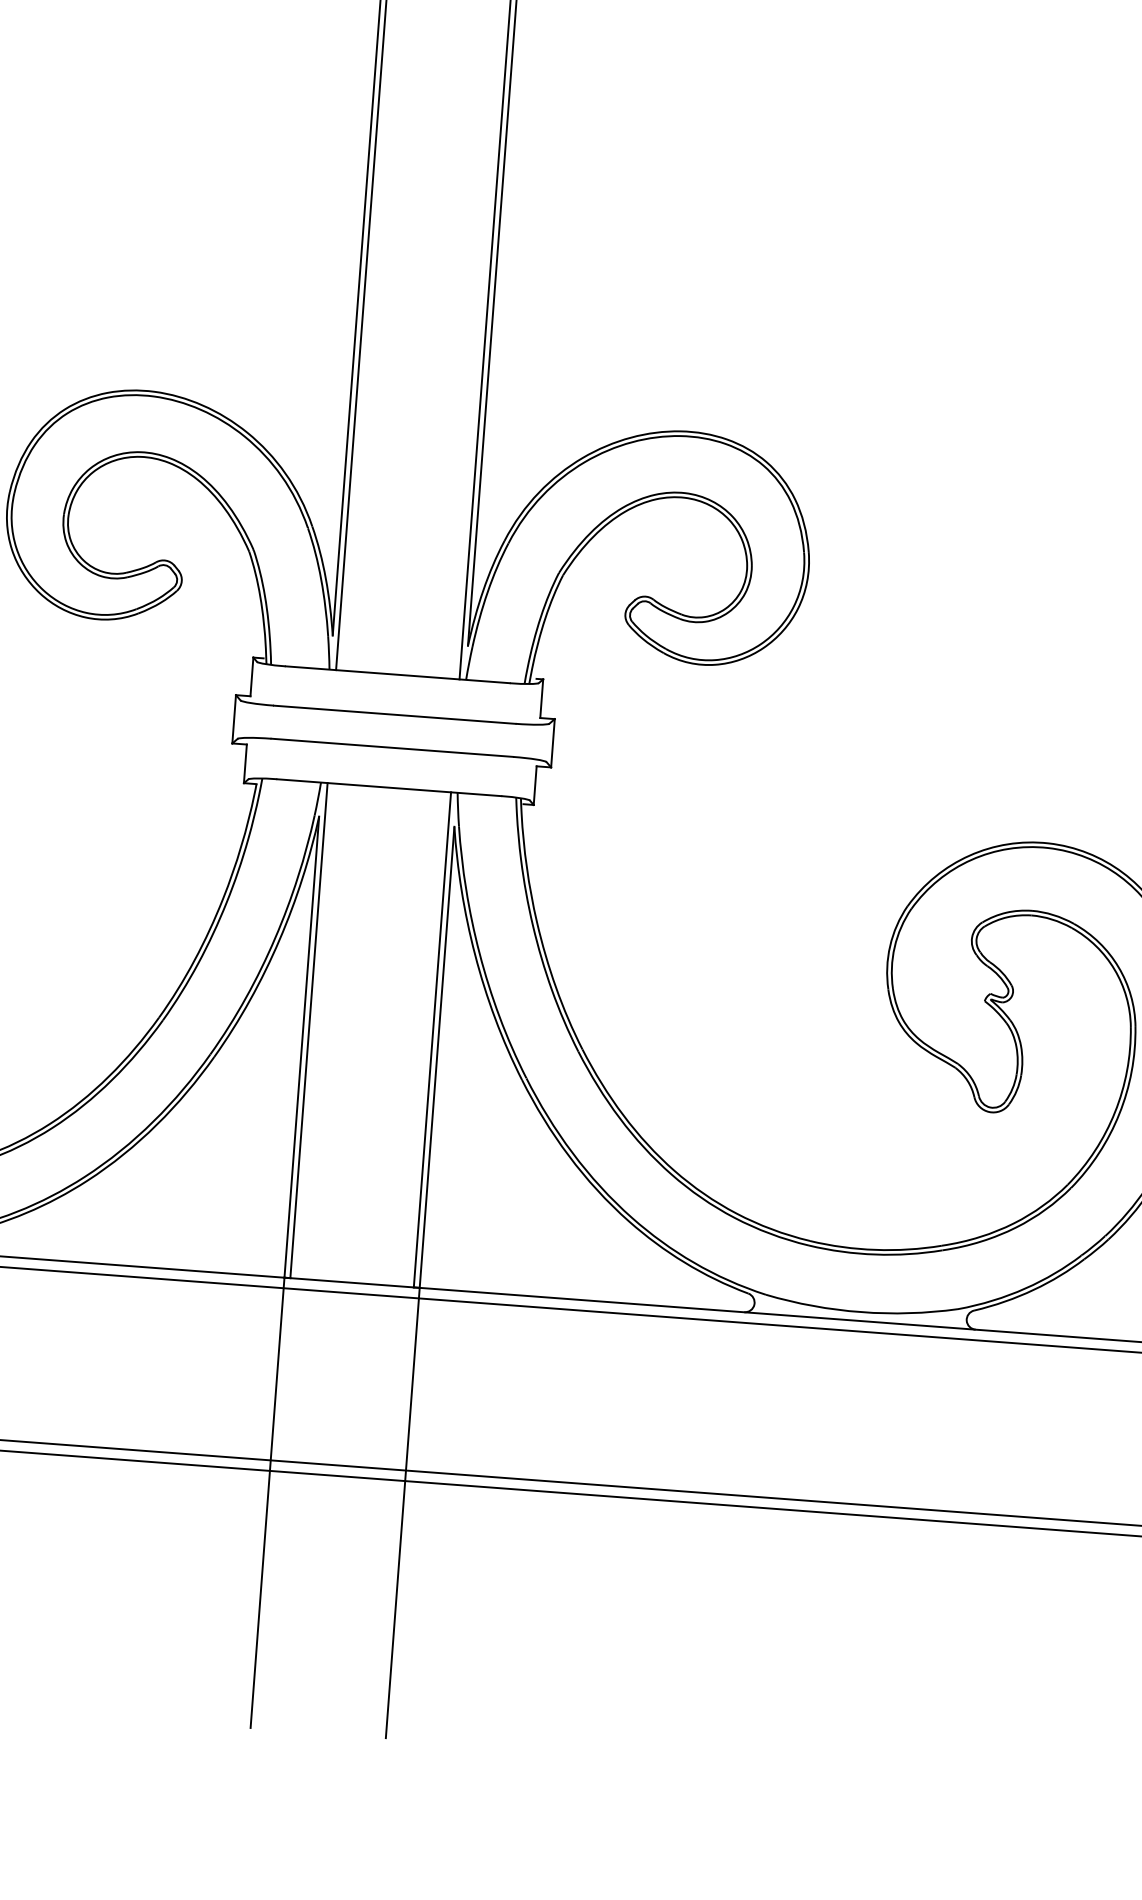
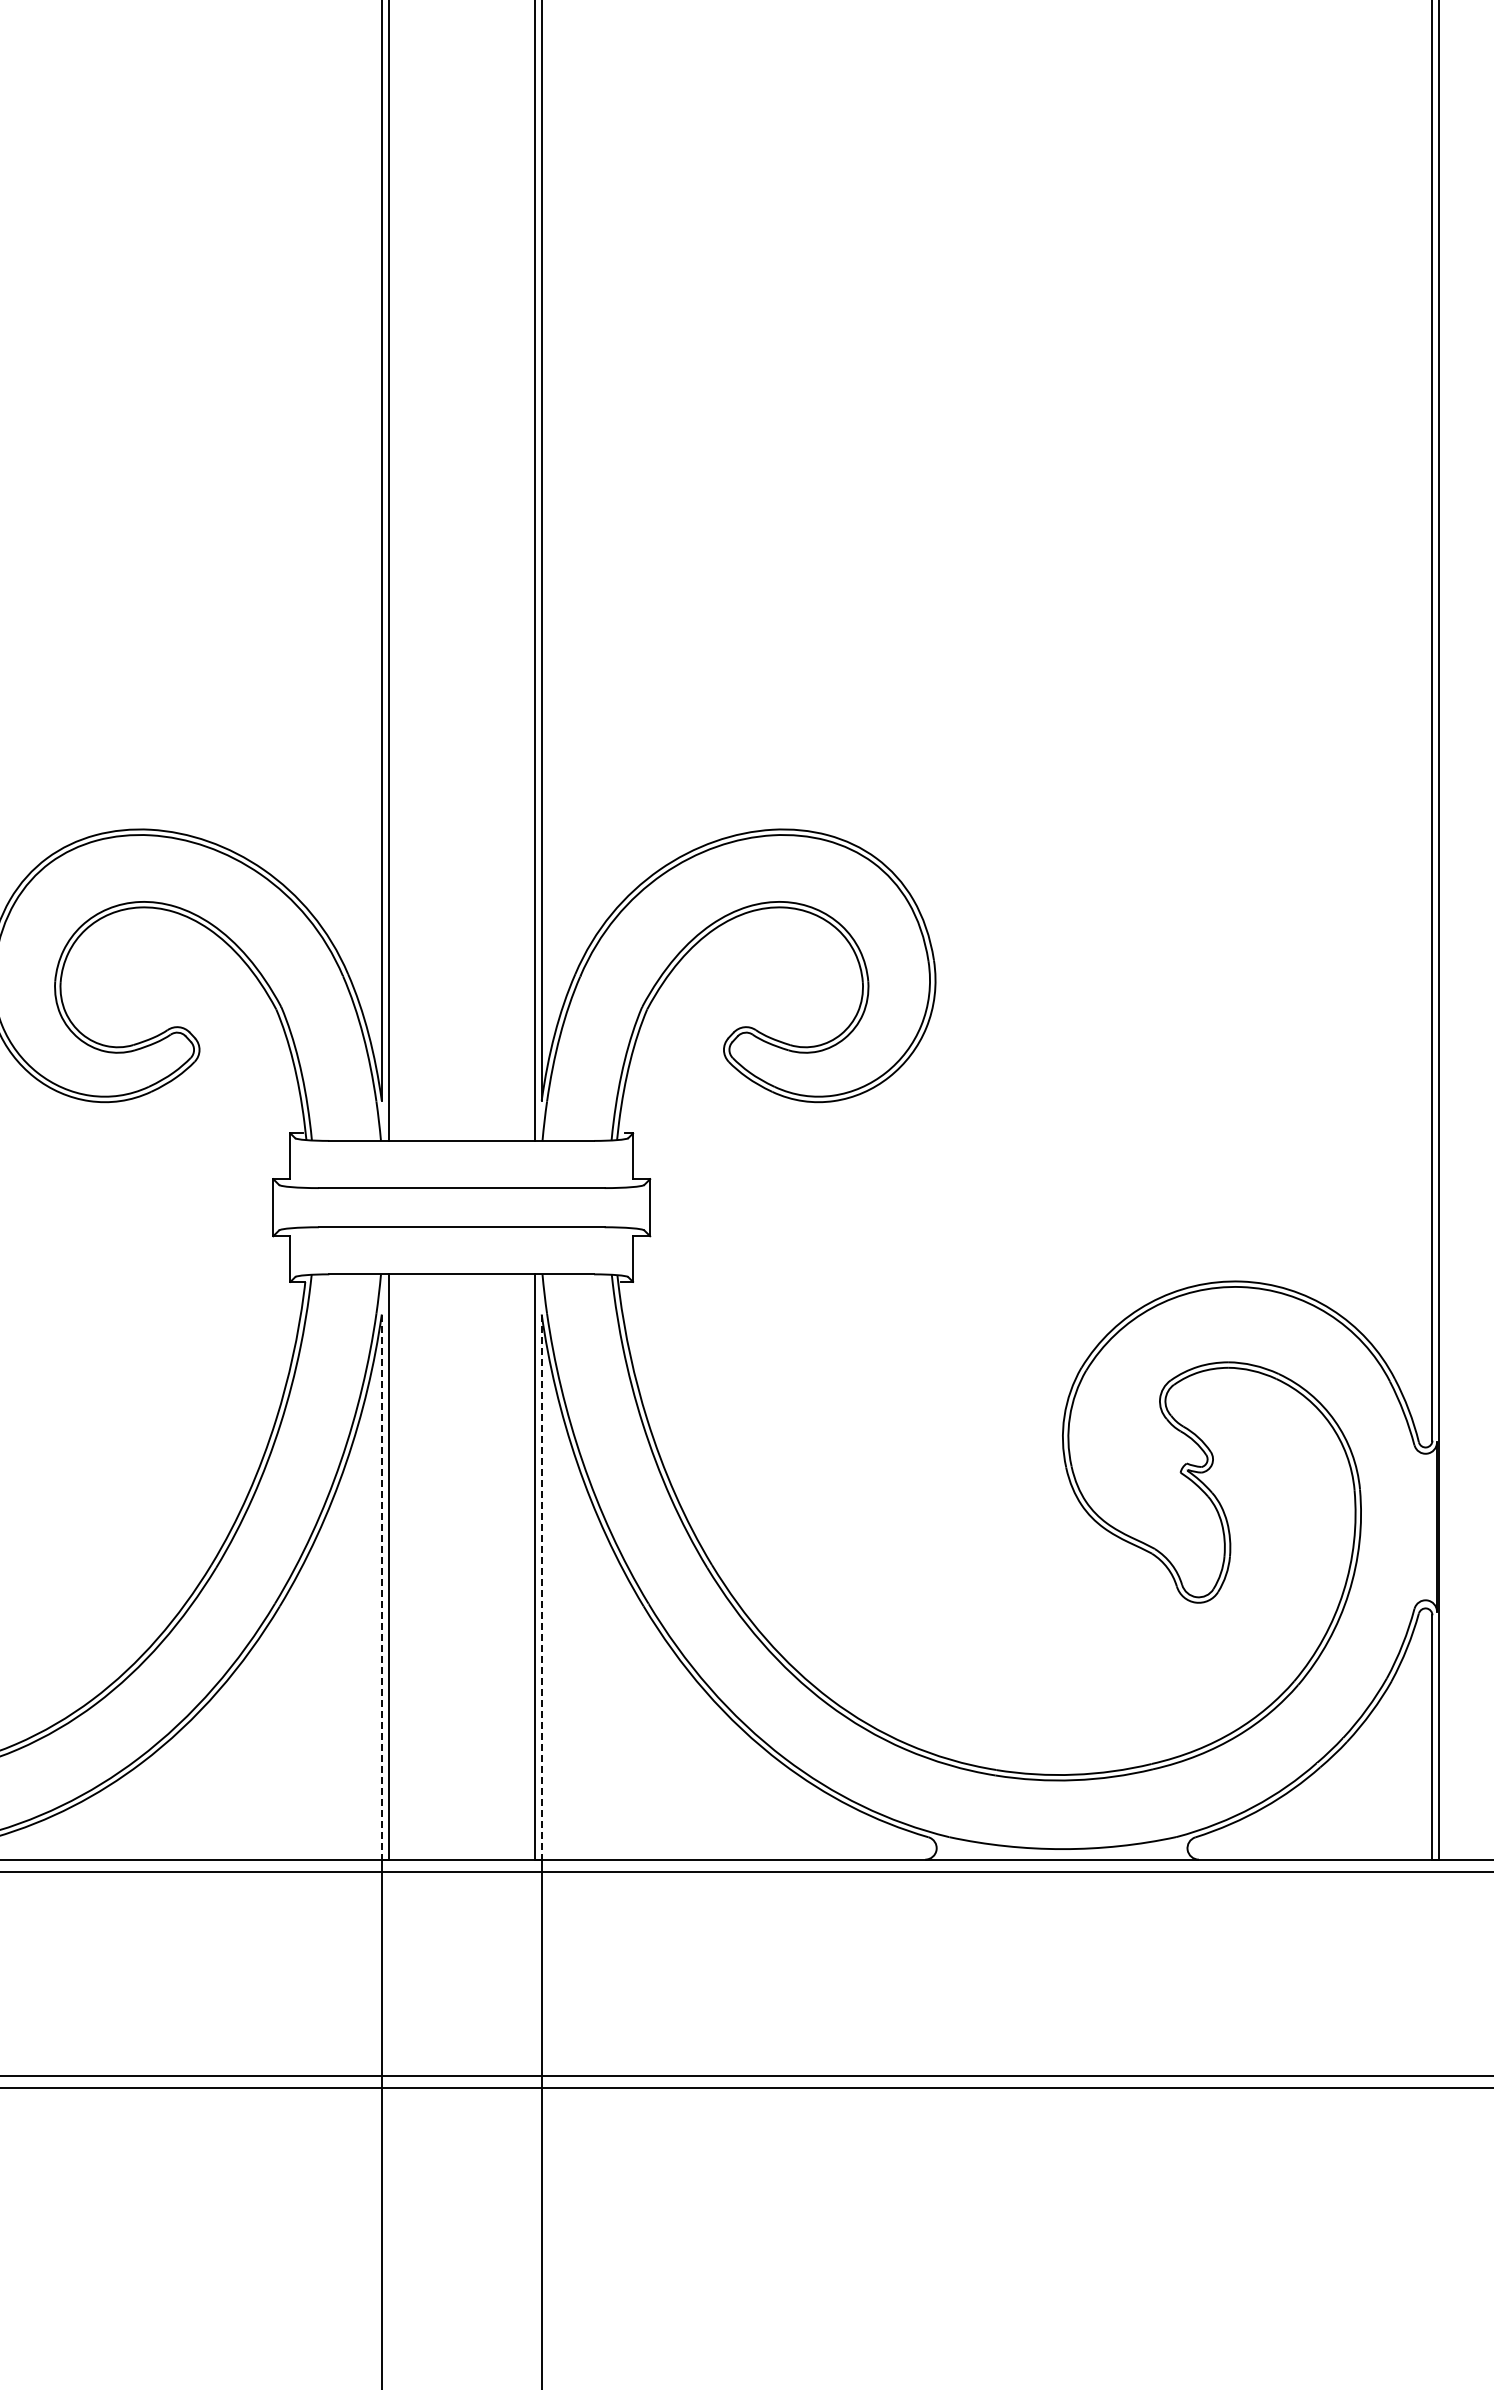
line: (301, 1047) -> (381, 1587), solid -> dashed
line: (436, 1057) -> (541, 1587), solid -> dashed

